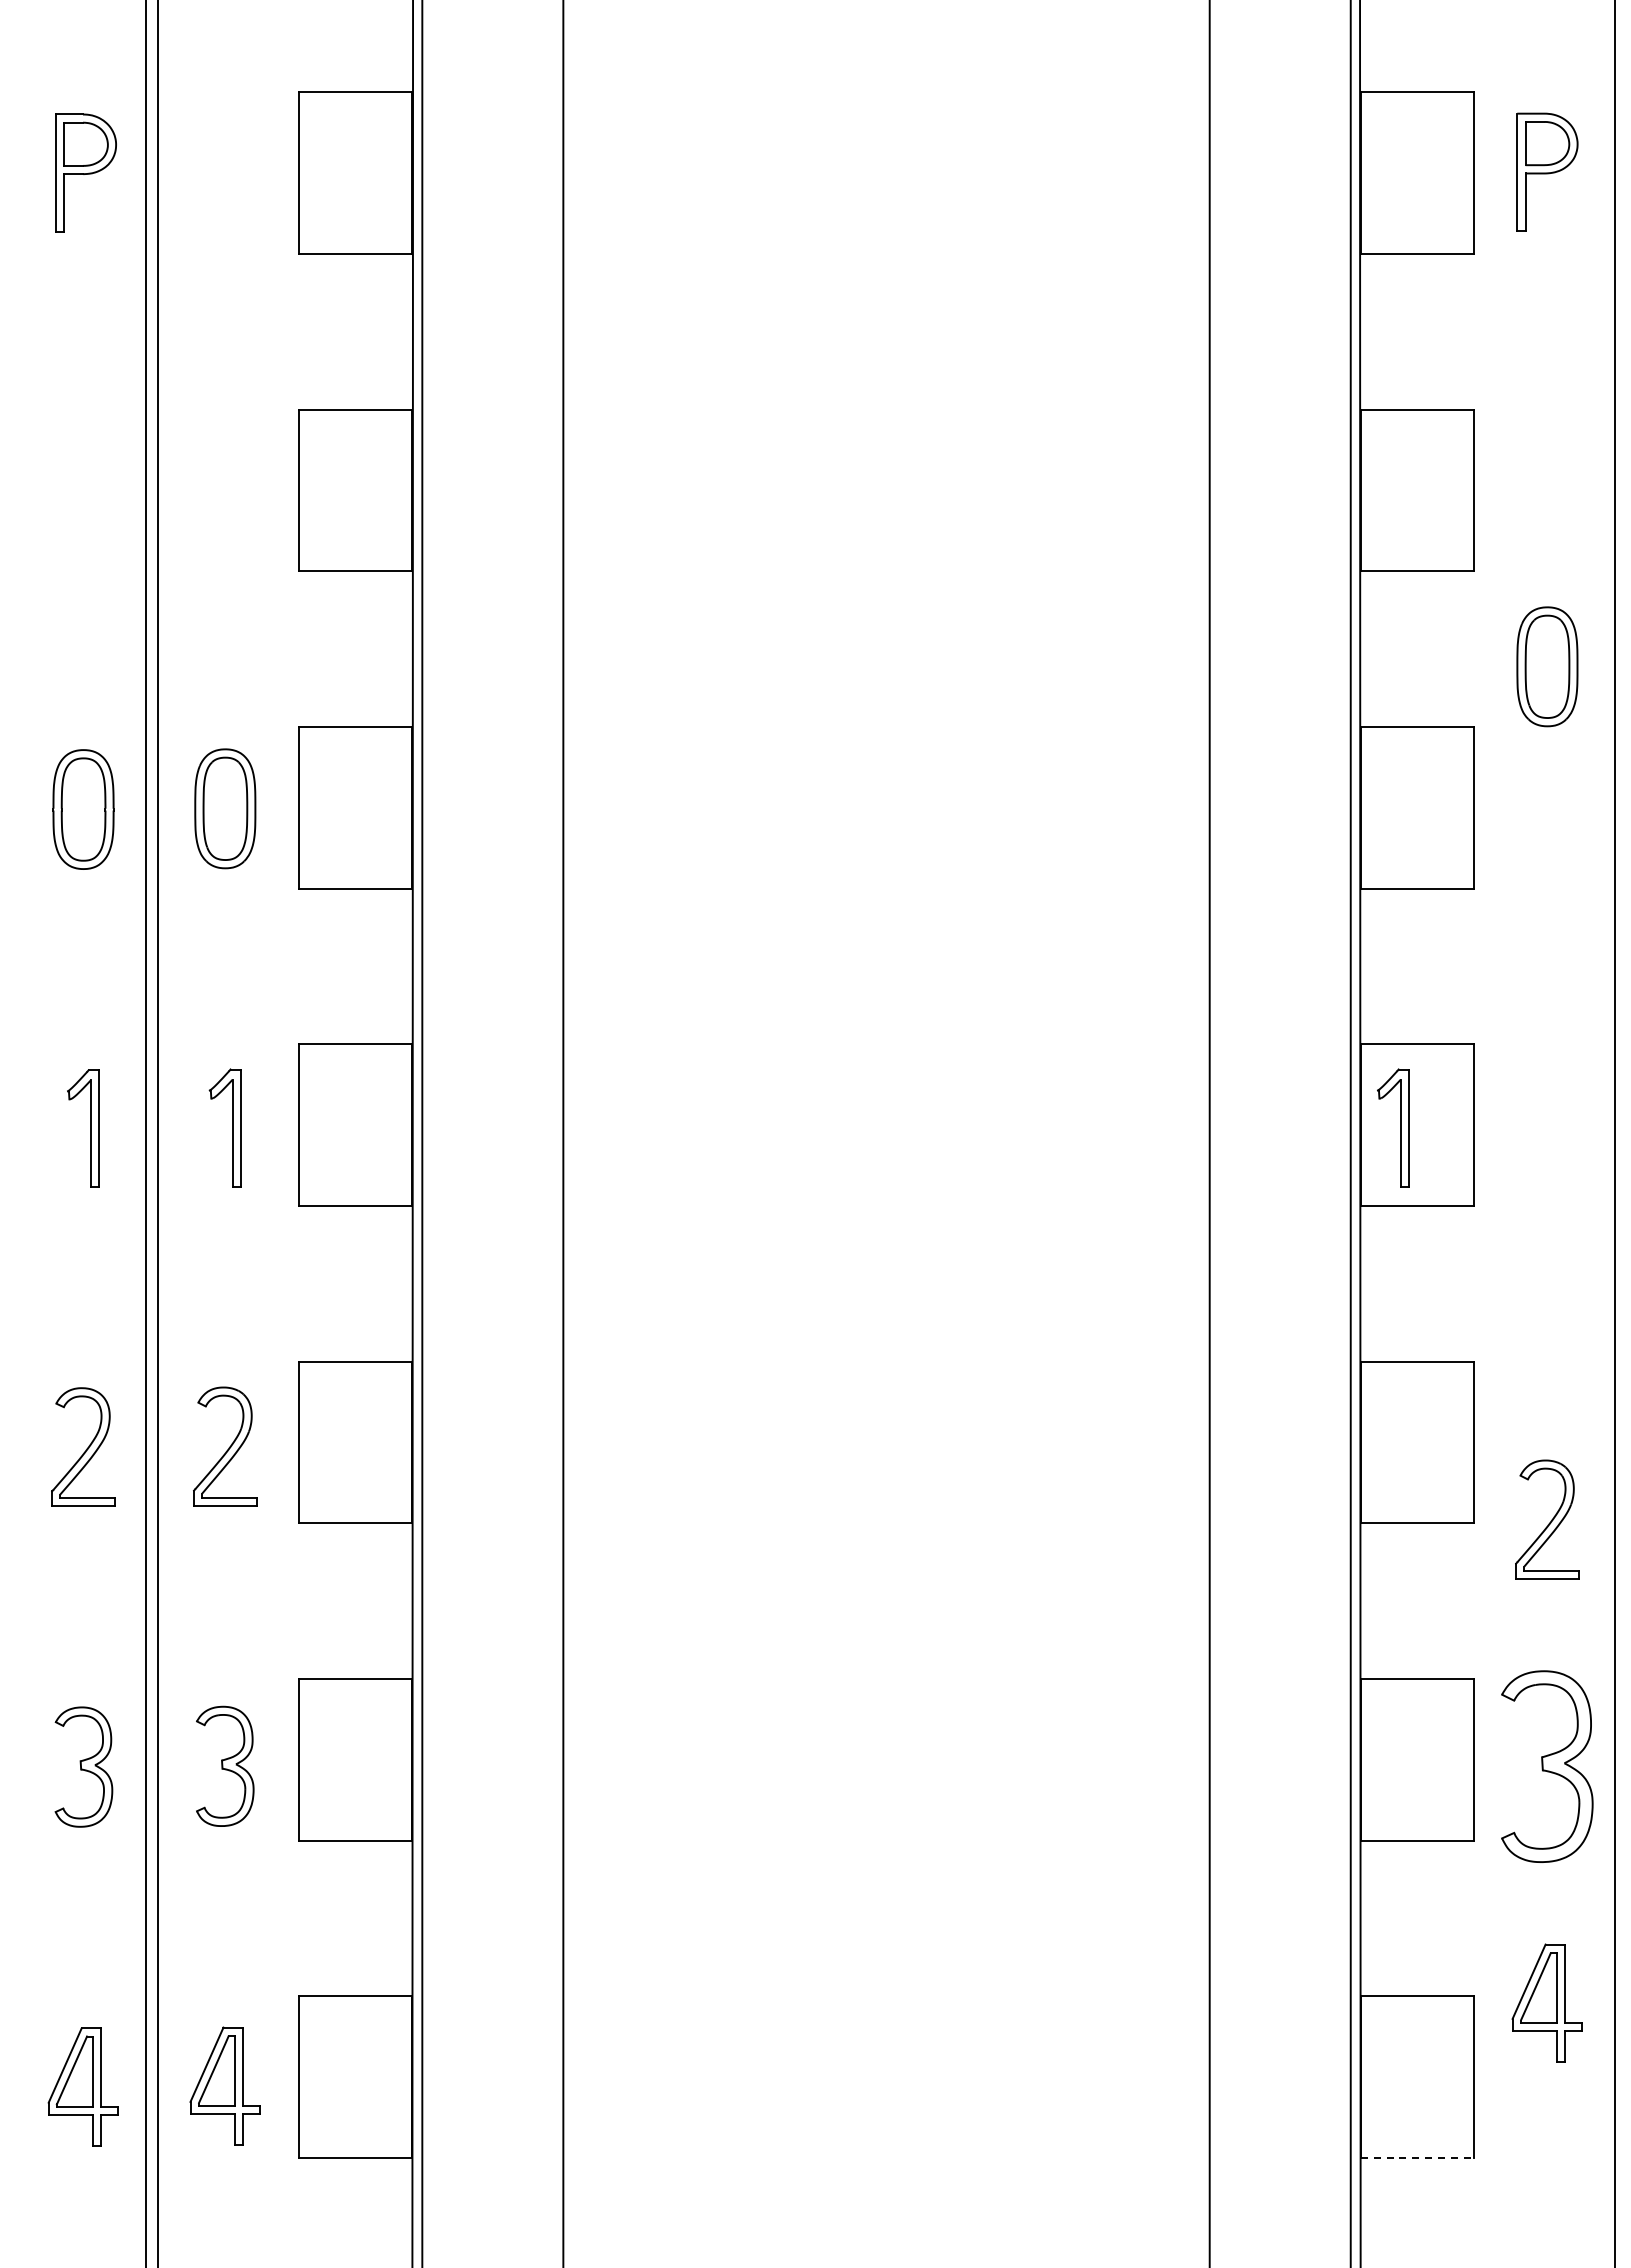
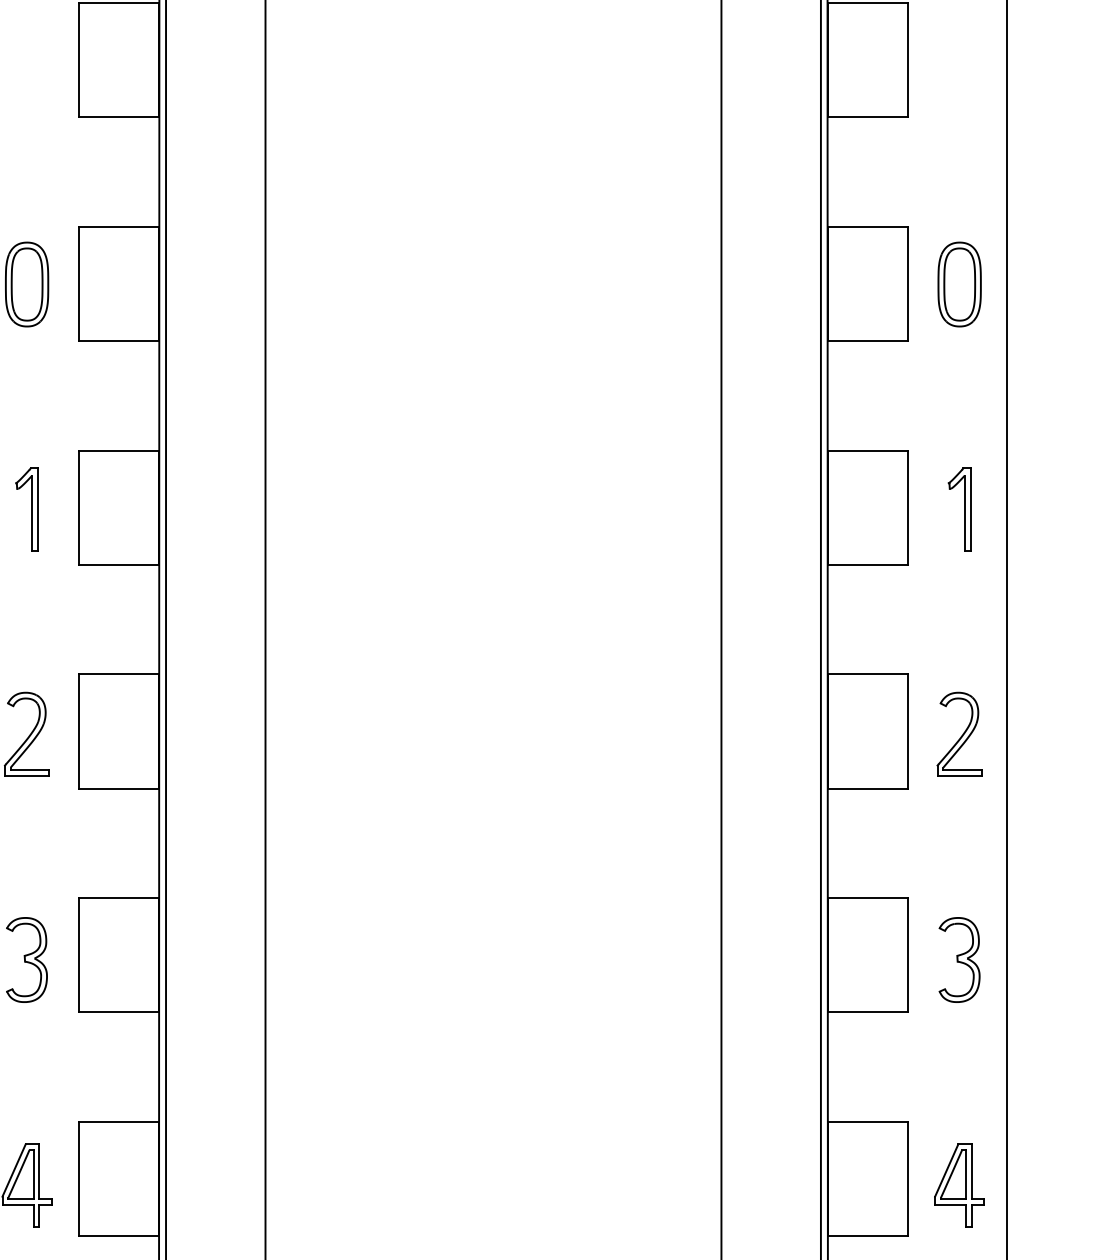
part: (1547, 666) -> (959, 284), moved
part: (1400, 1127) -> (964, 509), moved
part: (1547, 1519) -> (959, 734), moved
part: (1547, 1765) -> (959, 959), size x0.62
part: (1546, 2002) -> (959, 1185), moved
line: (1417, 2157) -> (868, 1235), dashed -> solid

